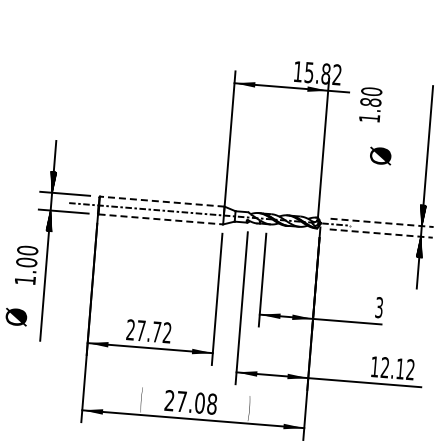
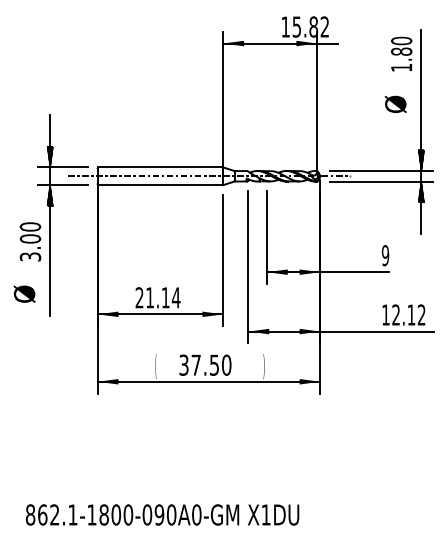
text: (370, 104) -> (401, 53), moved
text: (380, 155) -> (395, 103), moved
line: (162, 201) -> (160, 167), dashed -> solid
line: (160, 219) -> (160, 185), dashed -> solid
line: (382, 222) -> (381, 170), dashed -> solid
line: (381, 233) -> (381, 181), dashed -> solid
text: (25, 280) -> (30, 256), 1.00 -> 3.00
text: (379, 307) -> (385, 255), 3 -> 9
text: (154, 331) -> (163, 297), 27.72 -> 21.14
text: (191, 401) -> (205, 364), 27.08 -> 37.50

